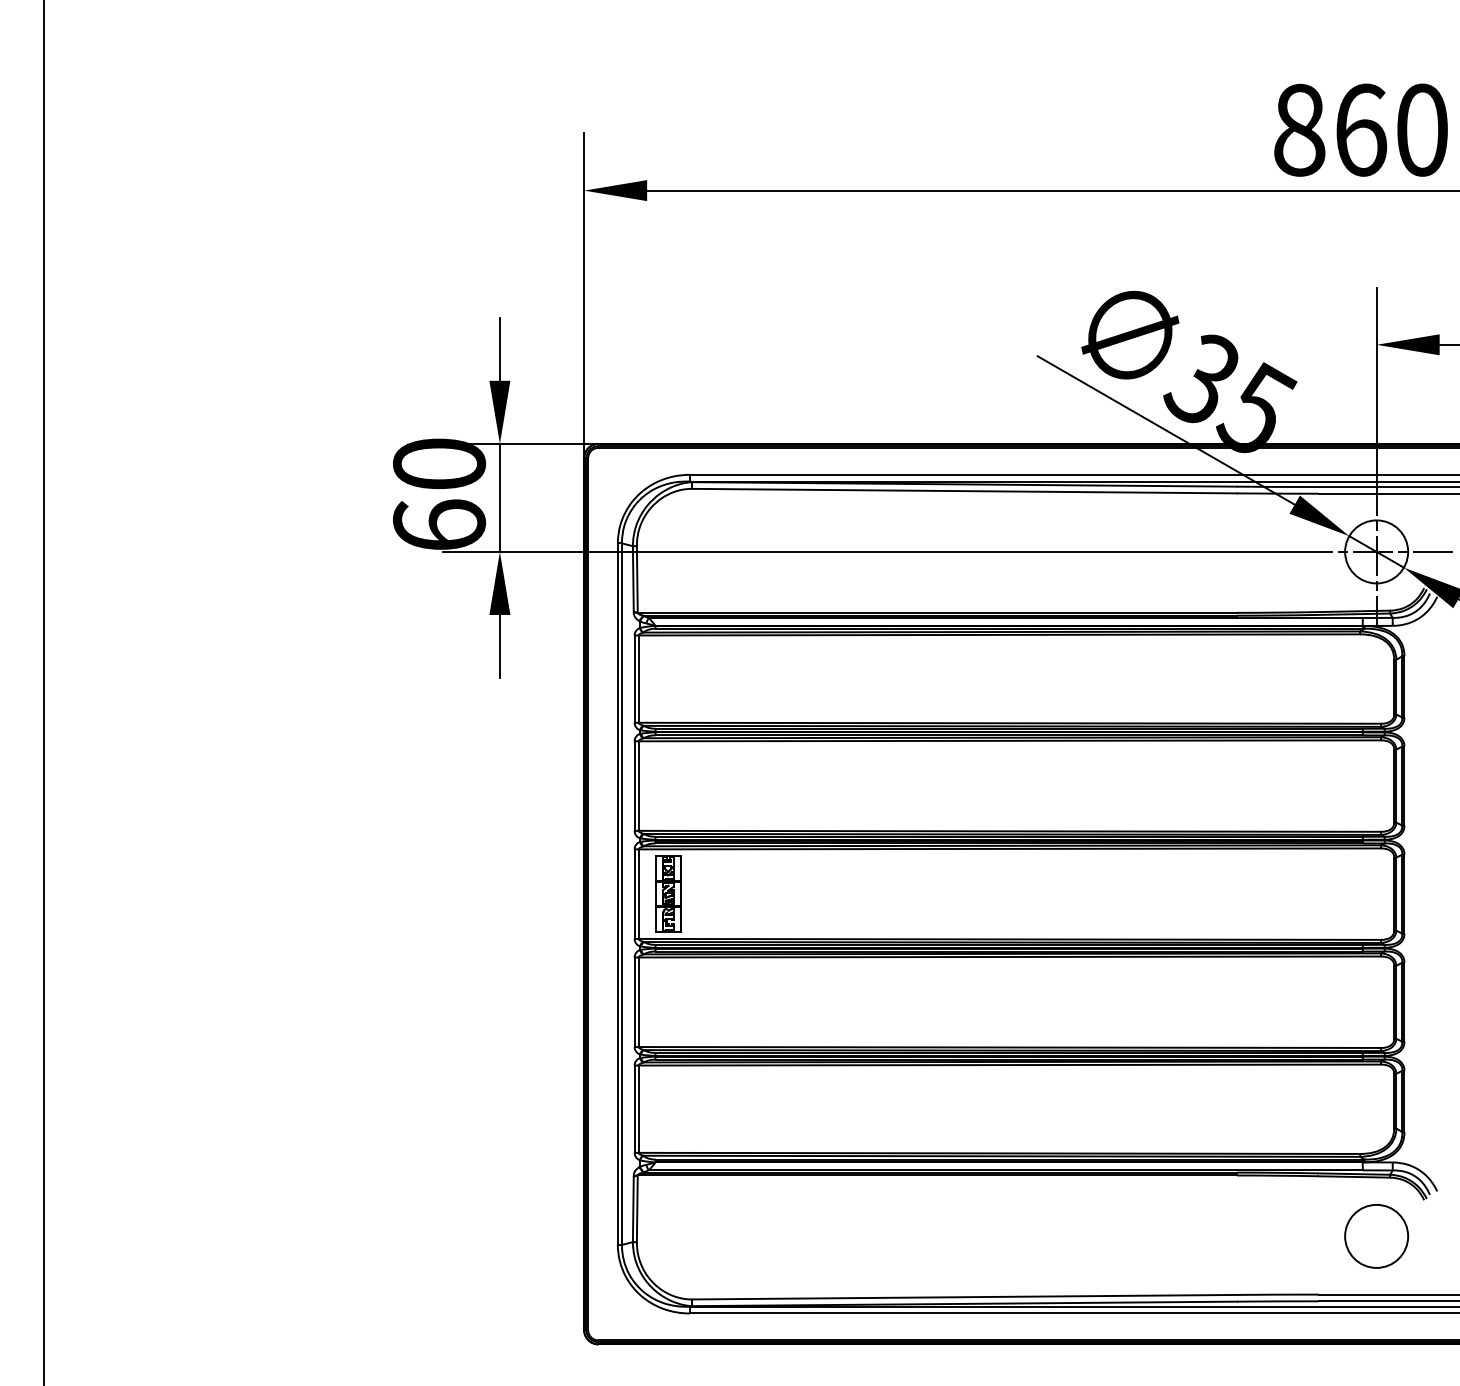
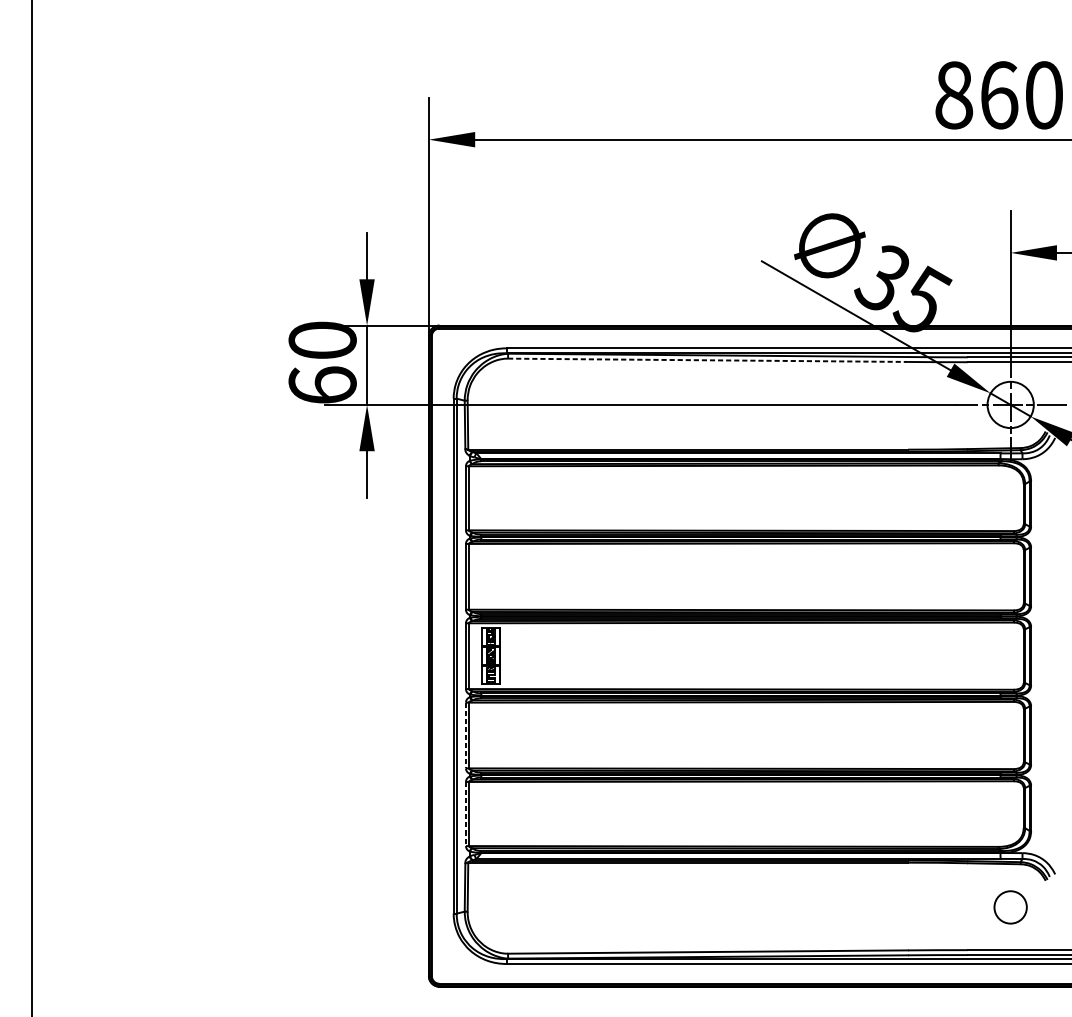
line: (964, 491) -> (708, 360), solid -> dashed
line: (634, 1002) -> (465, 735), solid -> dashed
line: (634, 1109) -> (465, 814), solid -> dashed
circle: (1376, 1236) -> (1010, 907), size x0.7

